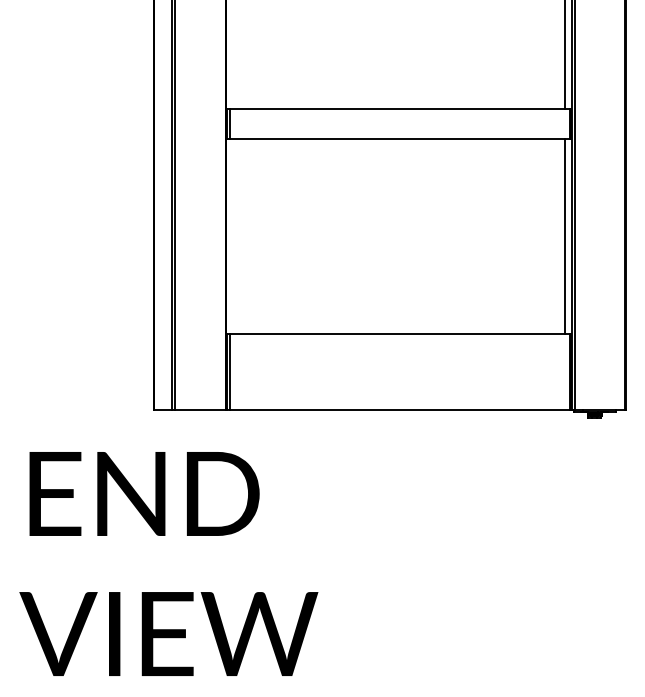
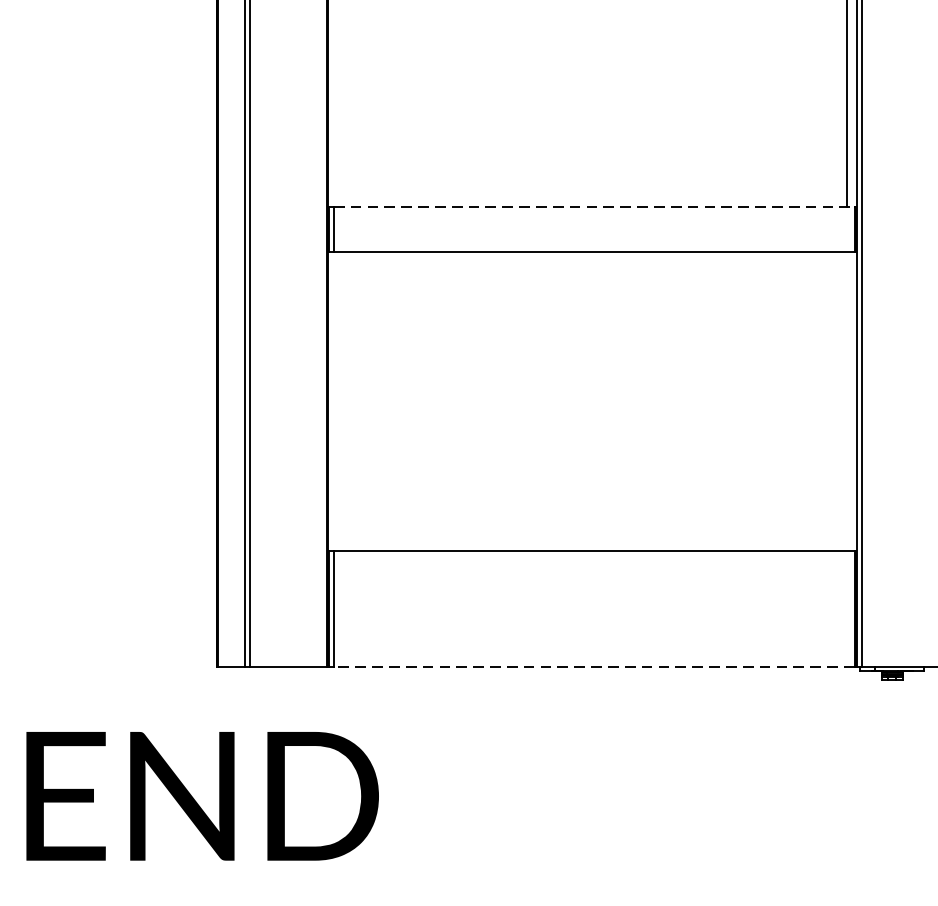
line: (400, 109) -> (594, 207), solid -> dashed
line: (565, 236) -> (847, 401), removed
line: (400, 409) -> (594, 666), solid -> dashed

